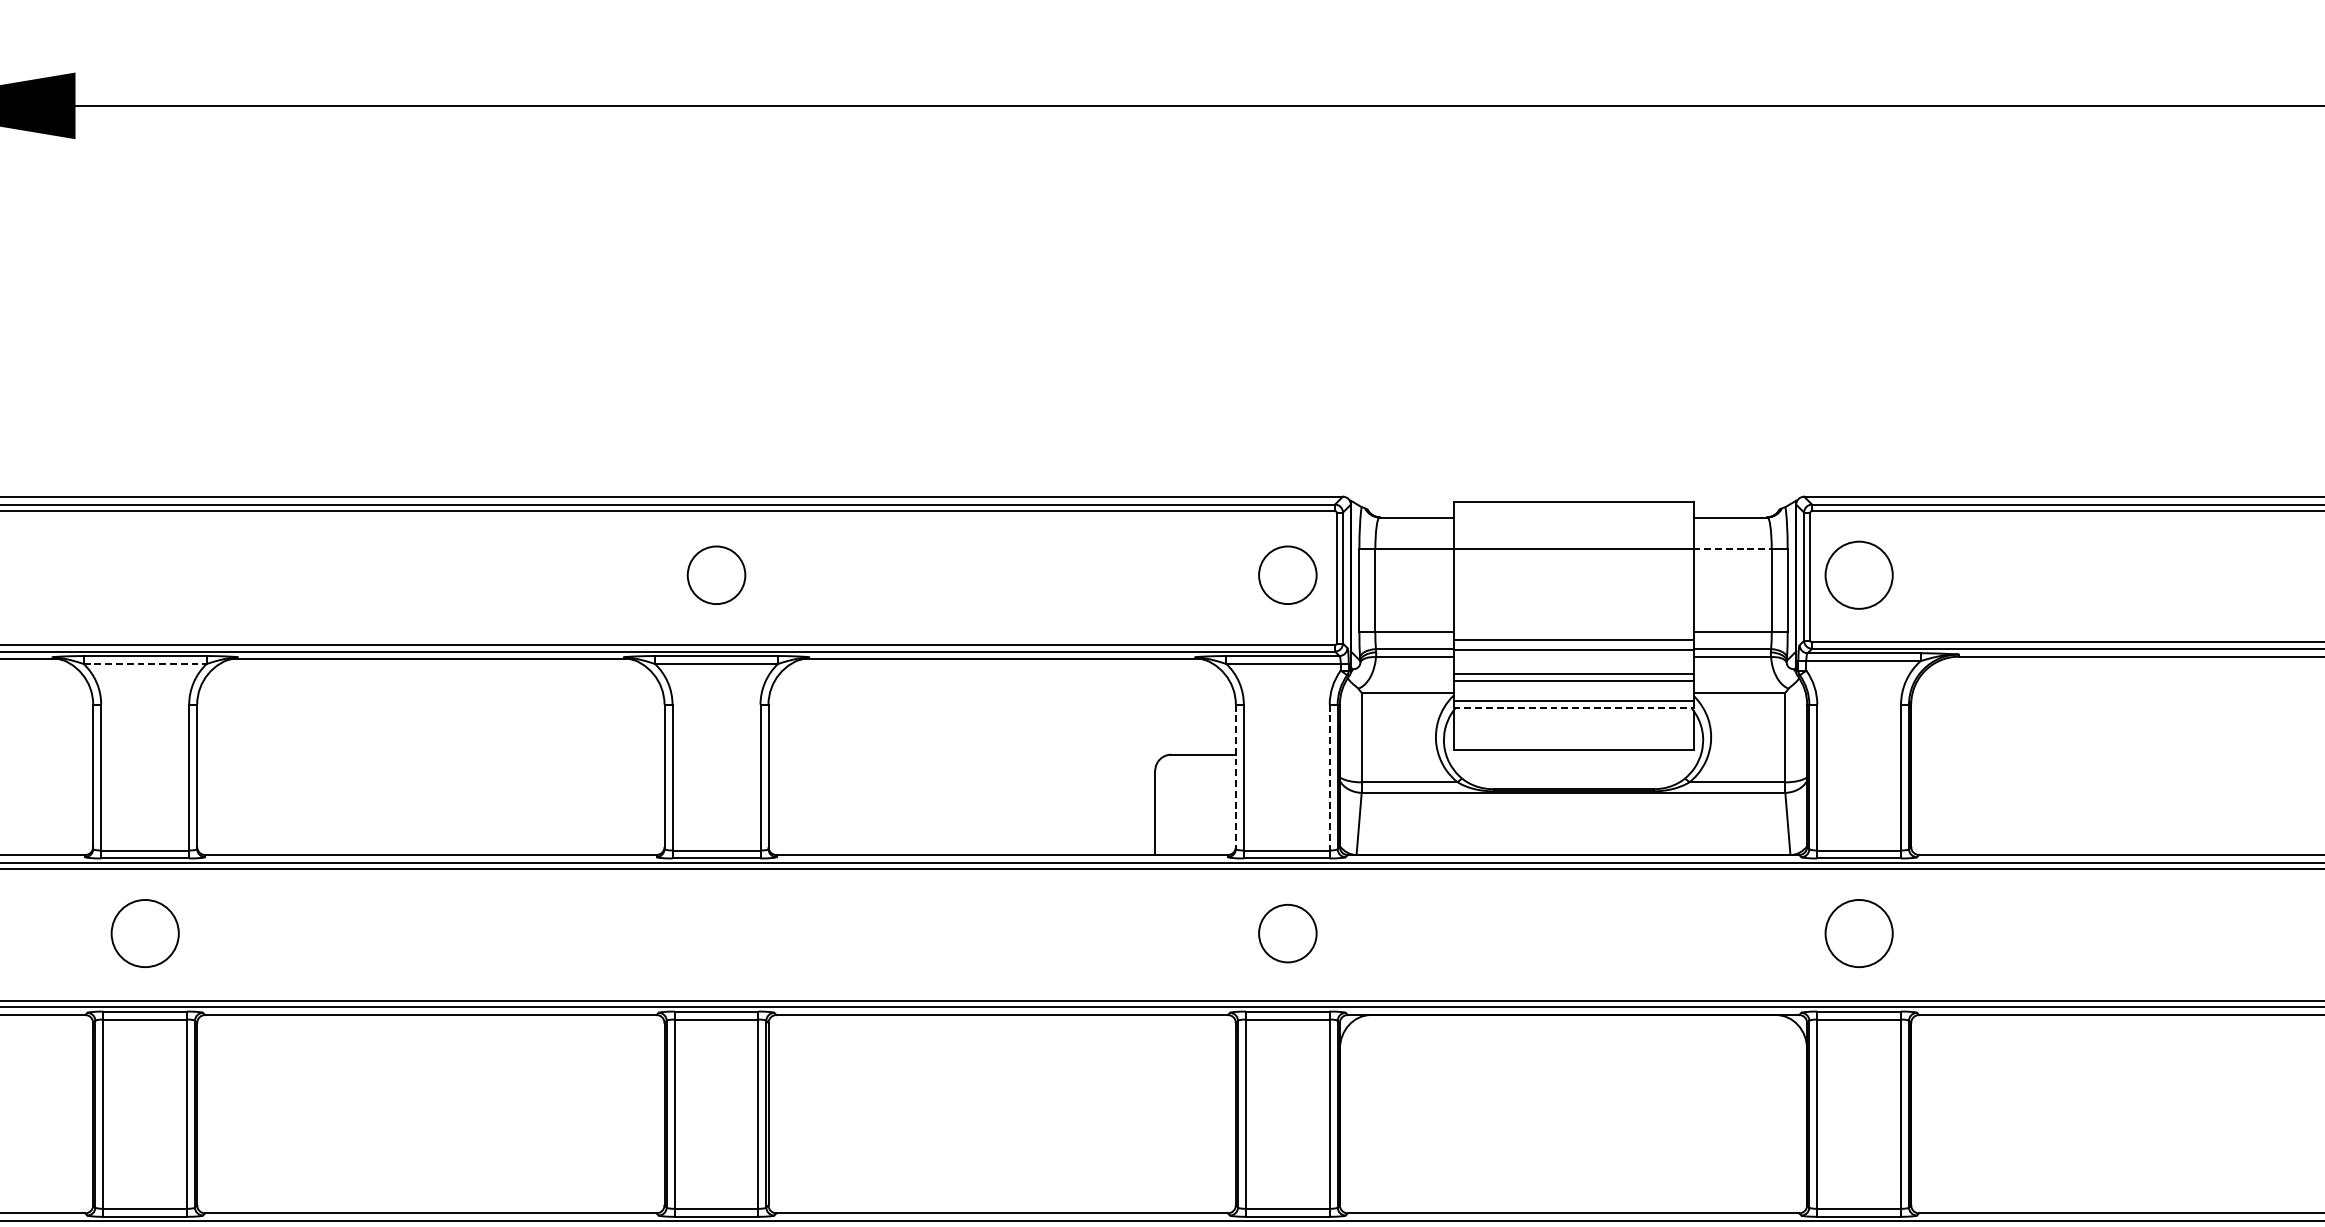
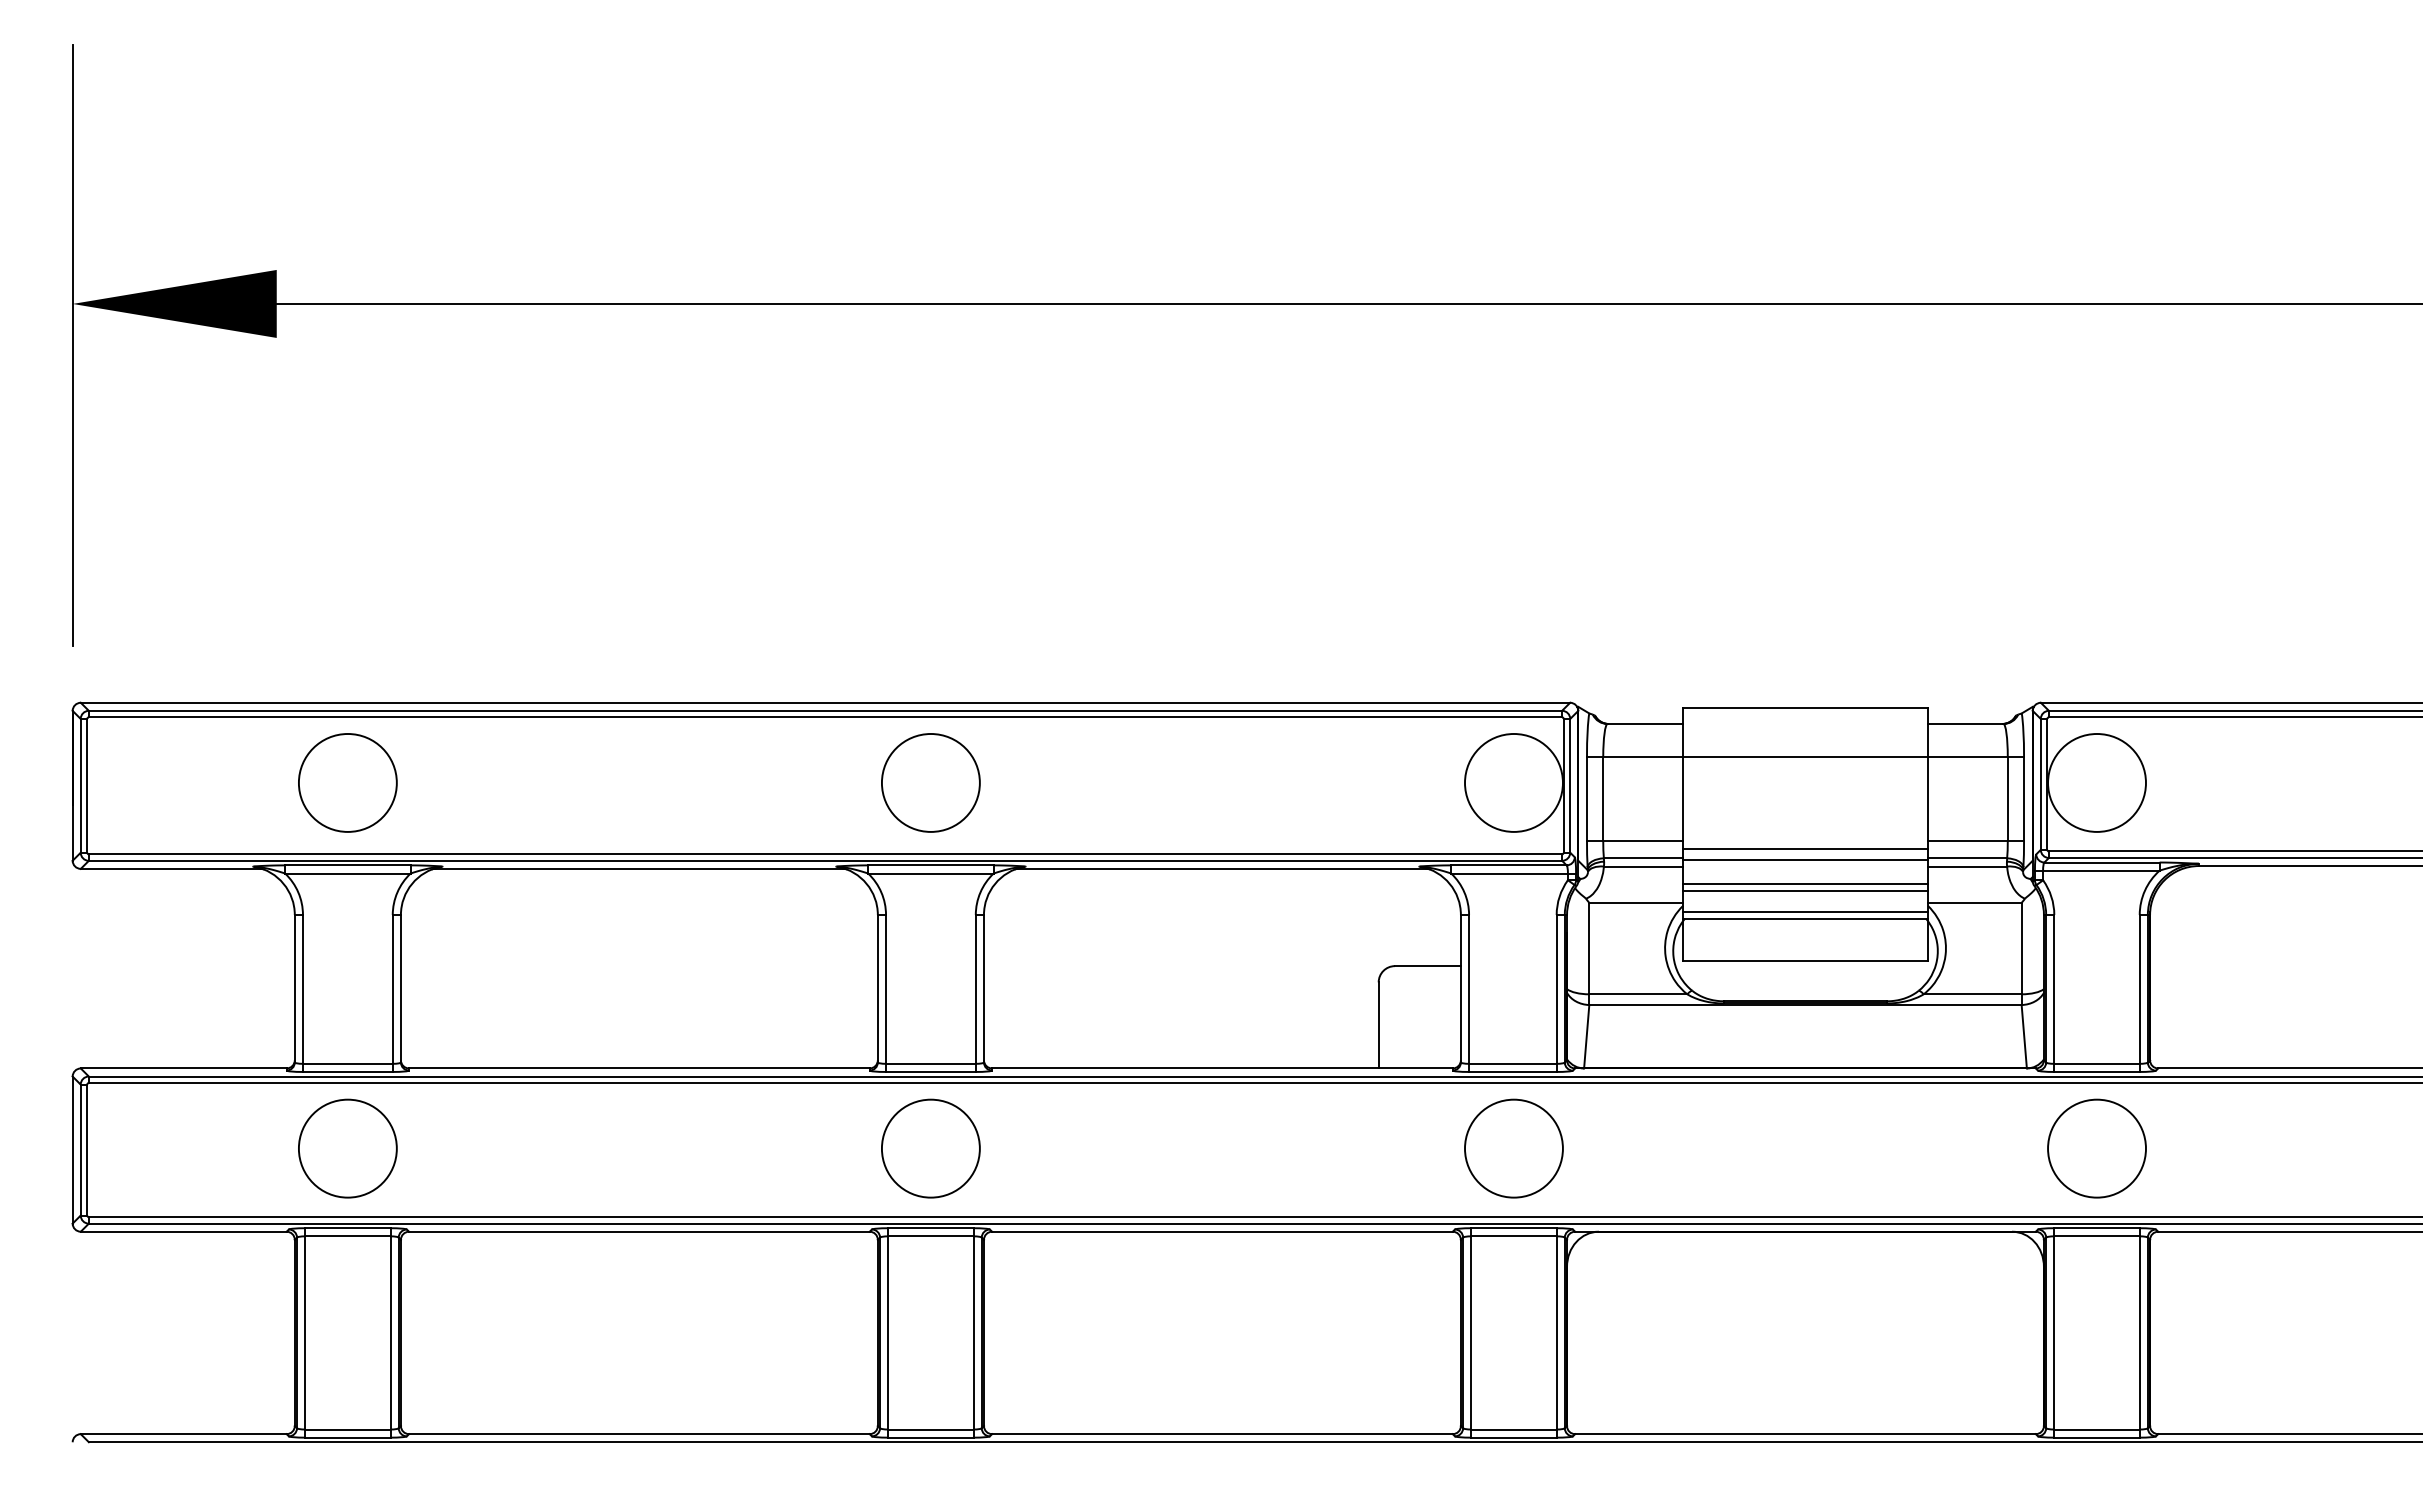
line: (1732, 549) -> (1967, 756), dashed -> solid
circle: (144, 574) -> (347, 782), added
circle: (716, 574) -> (930, 782), size x1.67
circle: (1287, 574) -> (1513, 782), size x1.67
circle: (1858, 574) -> (2096, 782), size x1.43
line: (144, 663) -> (347, 873), dashed -> solid
line: (1574, 708) -> (1806, 918), dashed -> solid
line: (1235, 776) -> (1460, 988), dashed -> solid
line: (1329, 777) -> (1556, 989), dashed -> solid
circle: (144, 933) -> (347, 1148), size x1.43
circle: (716, 933) -> (930, 1148), added
circle: (1287, 933) -> (1513, 1148), size x1.67
circle: (1858, 933) -> (2096, 1148), size x1.43

